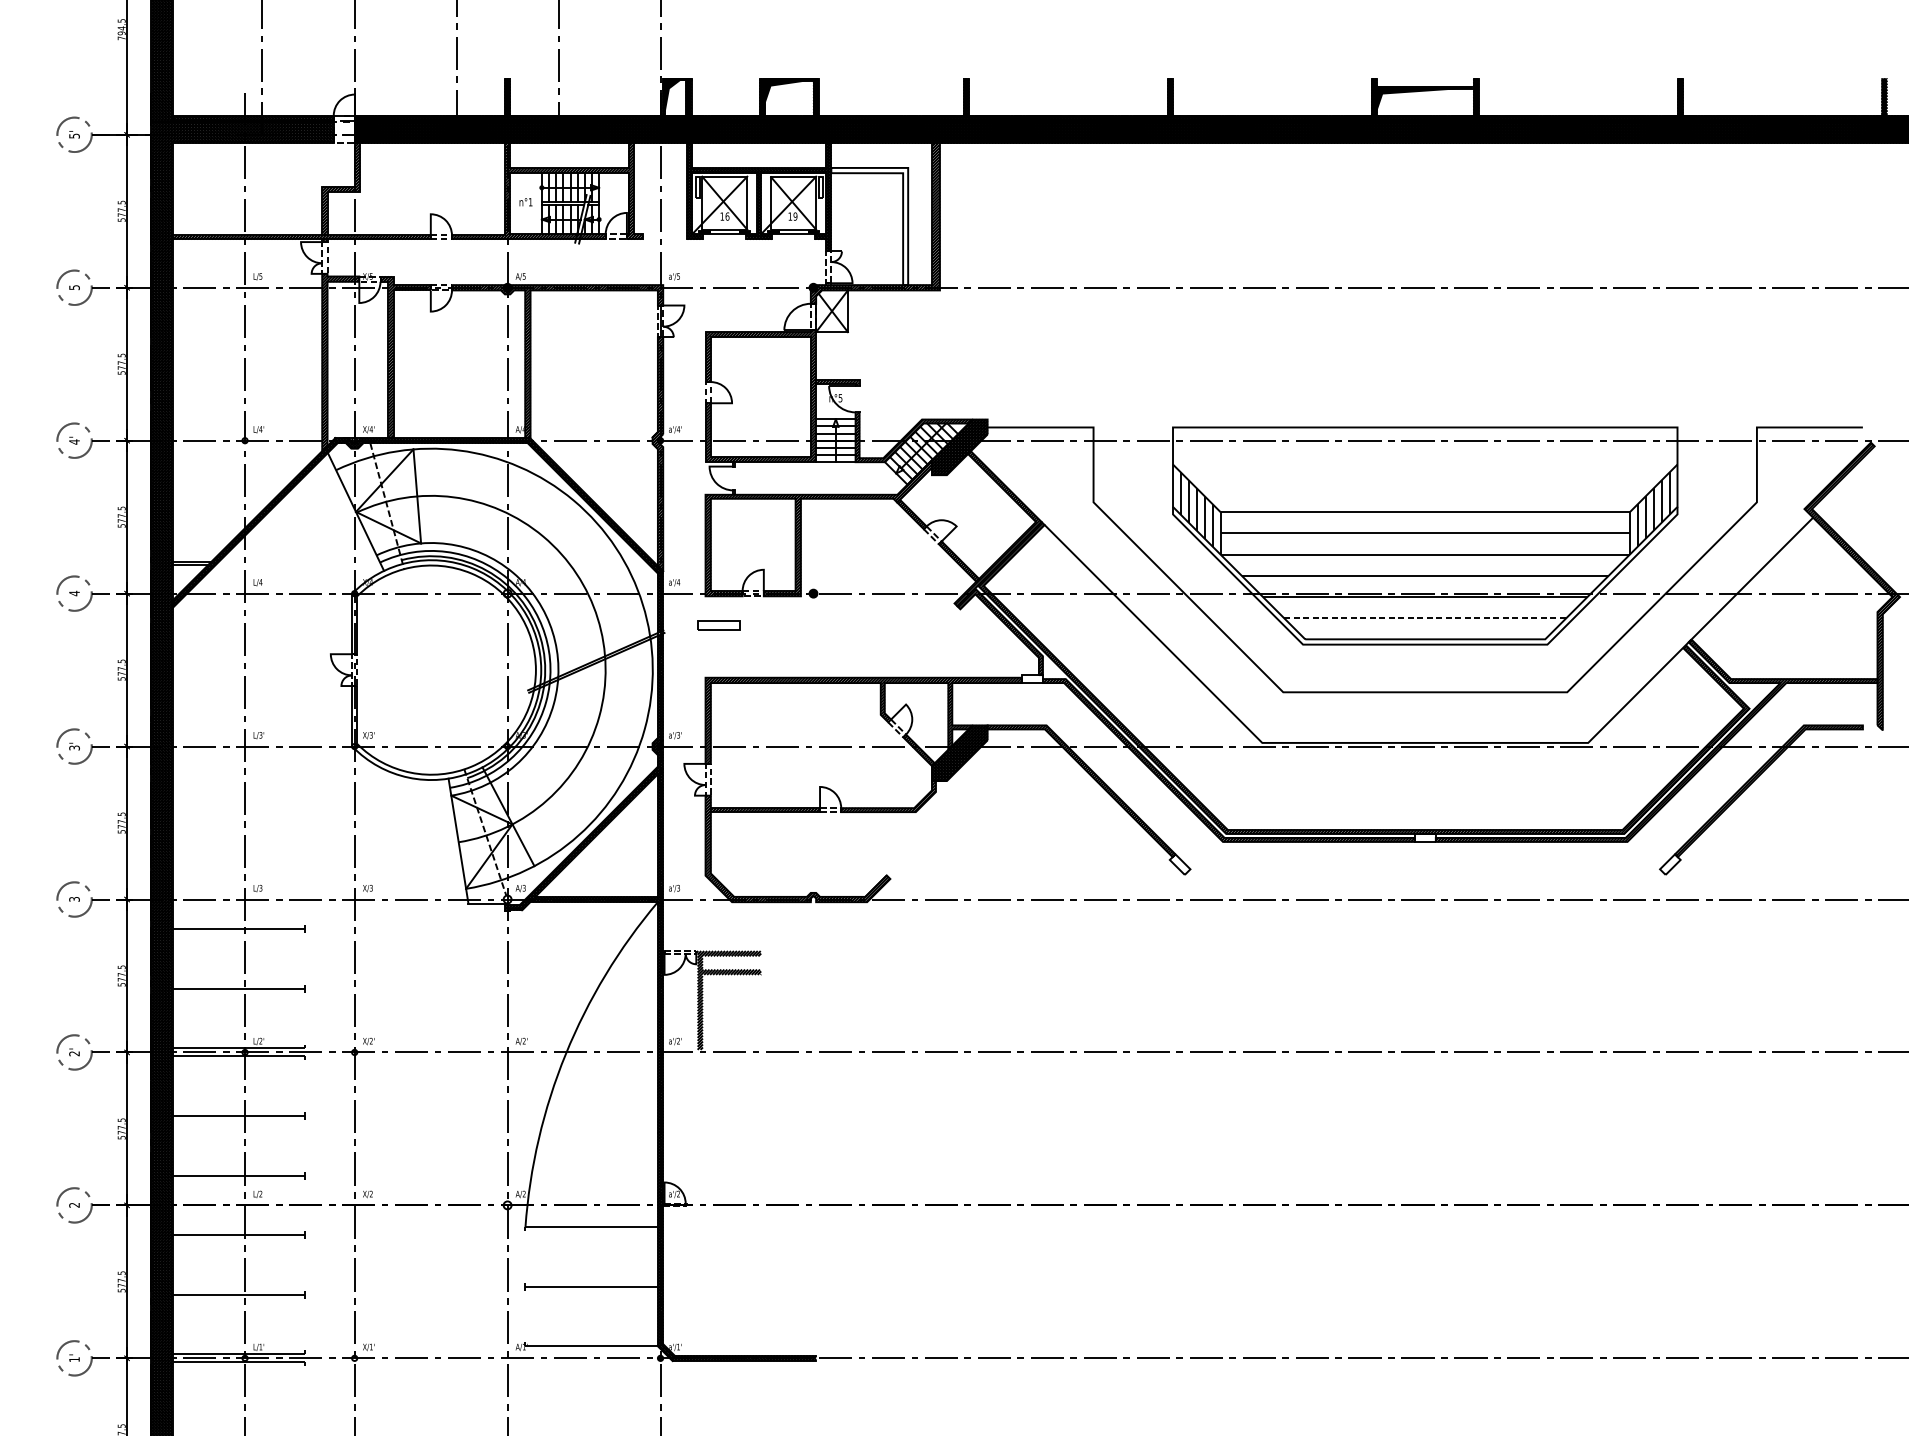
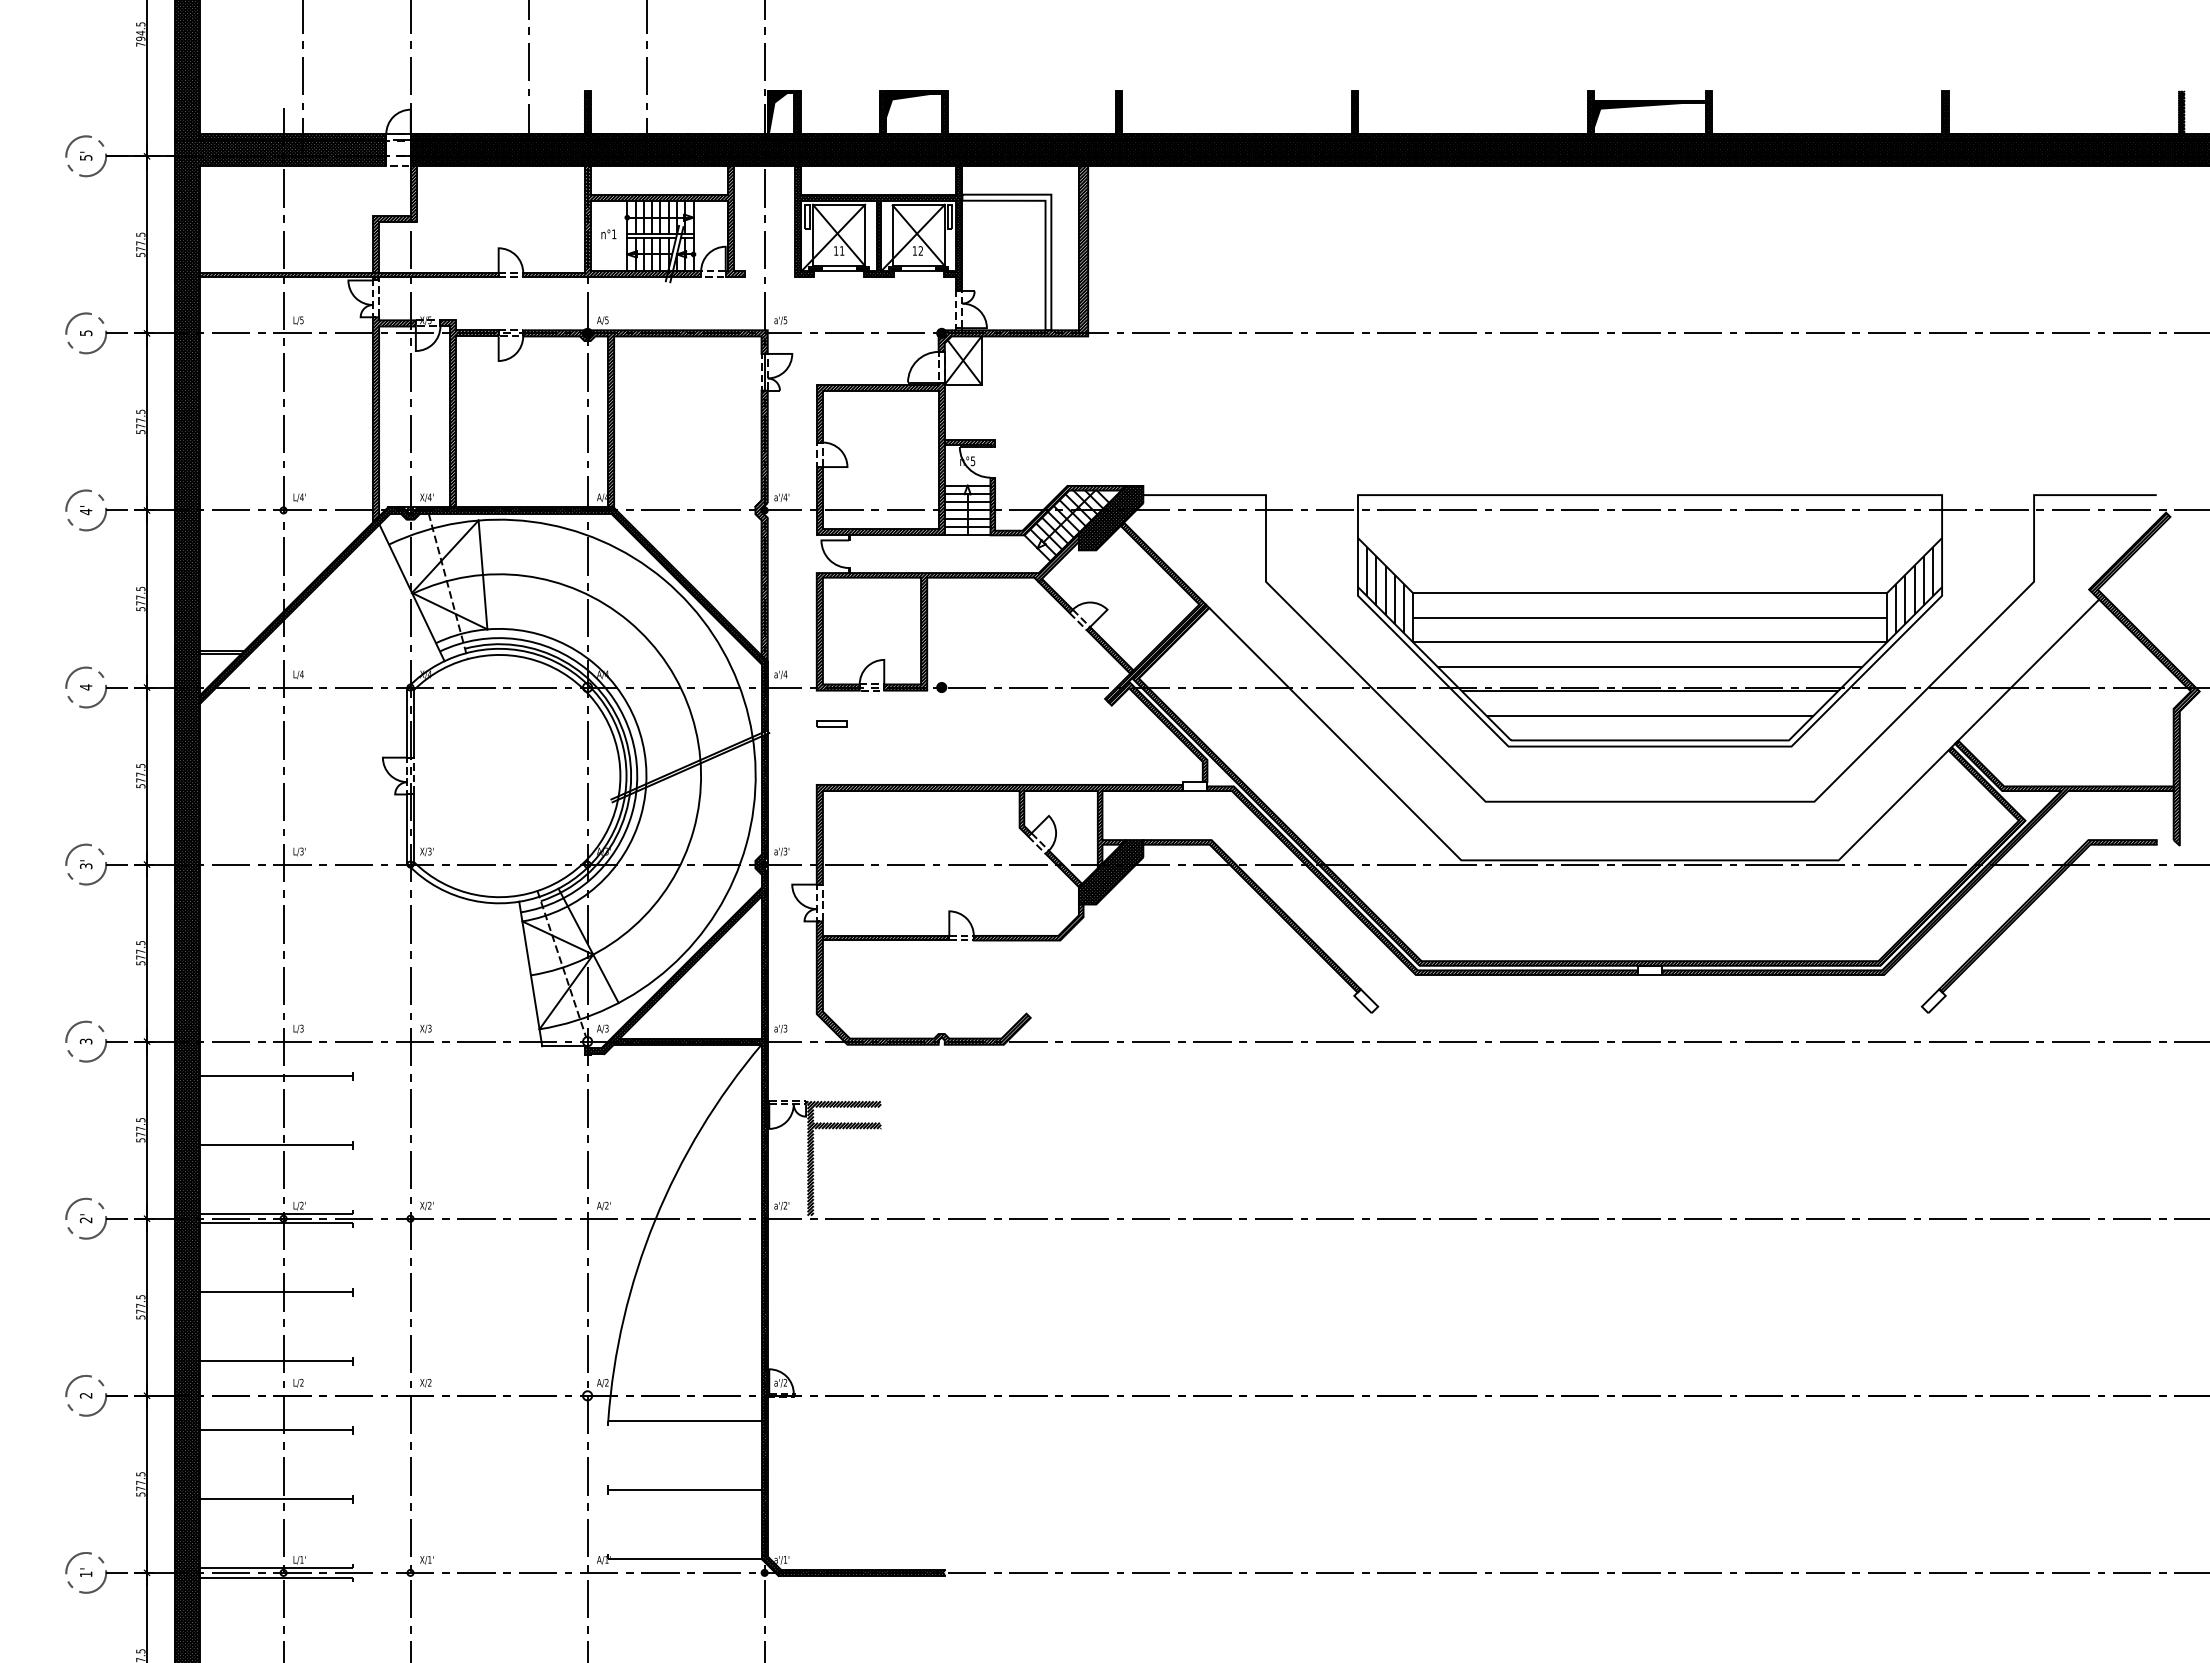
text: (727, 216) -> (842, 250), 16 -> 11
text: (795, 216) -> (920, 250), 19 -> 12
line: (1425, 617) -> (1650, 715), dashed -> solid
part: (718, 624) -> (831, 723), size x0.62

